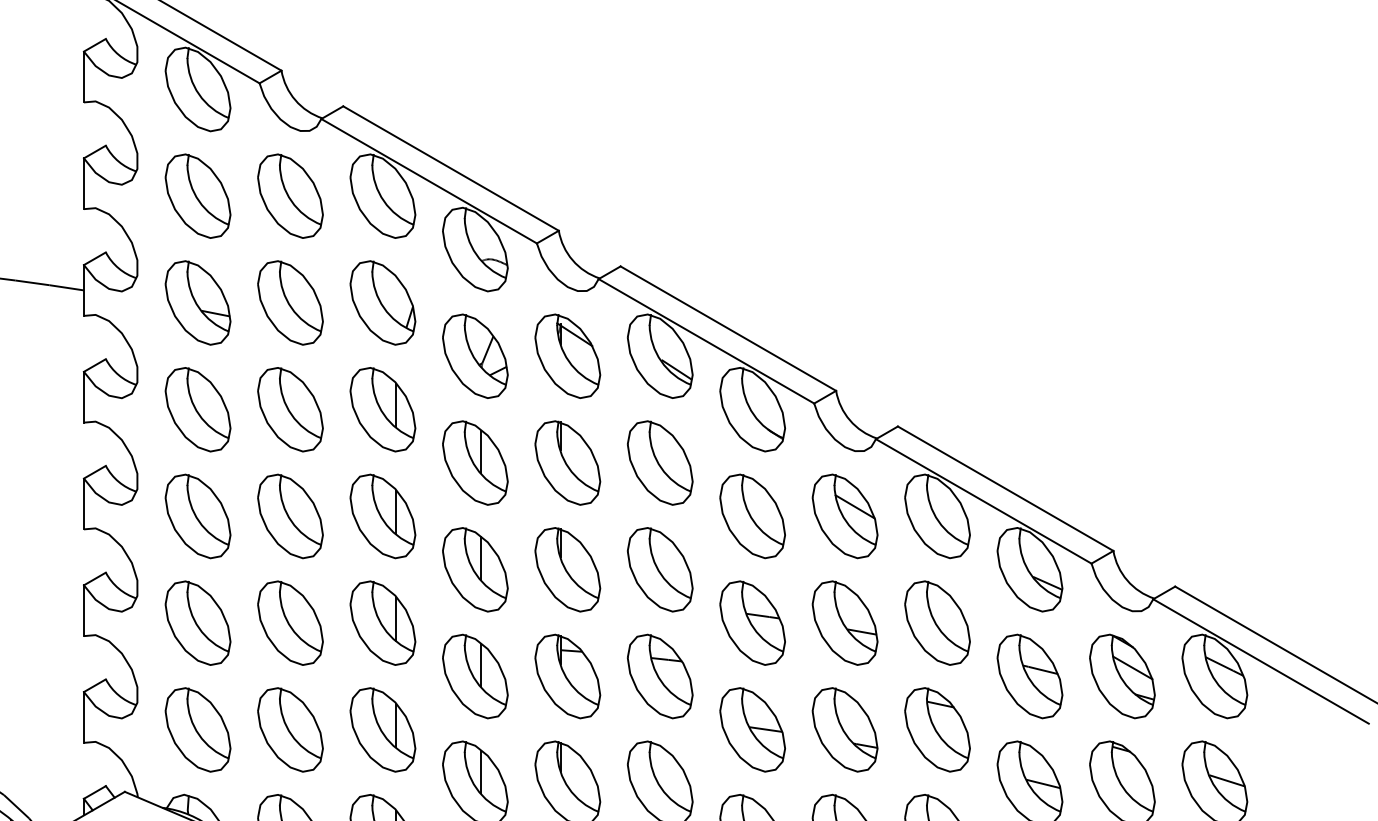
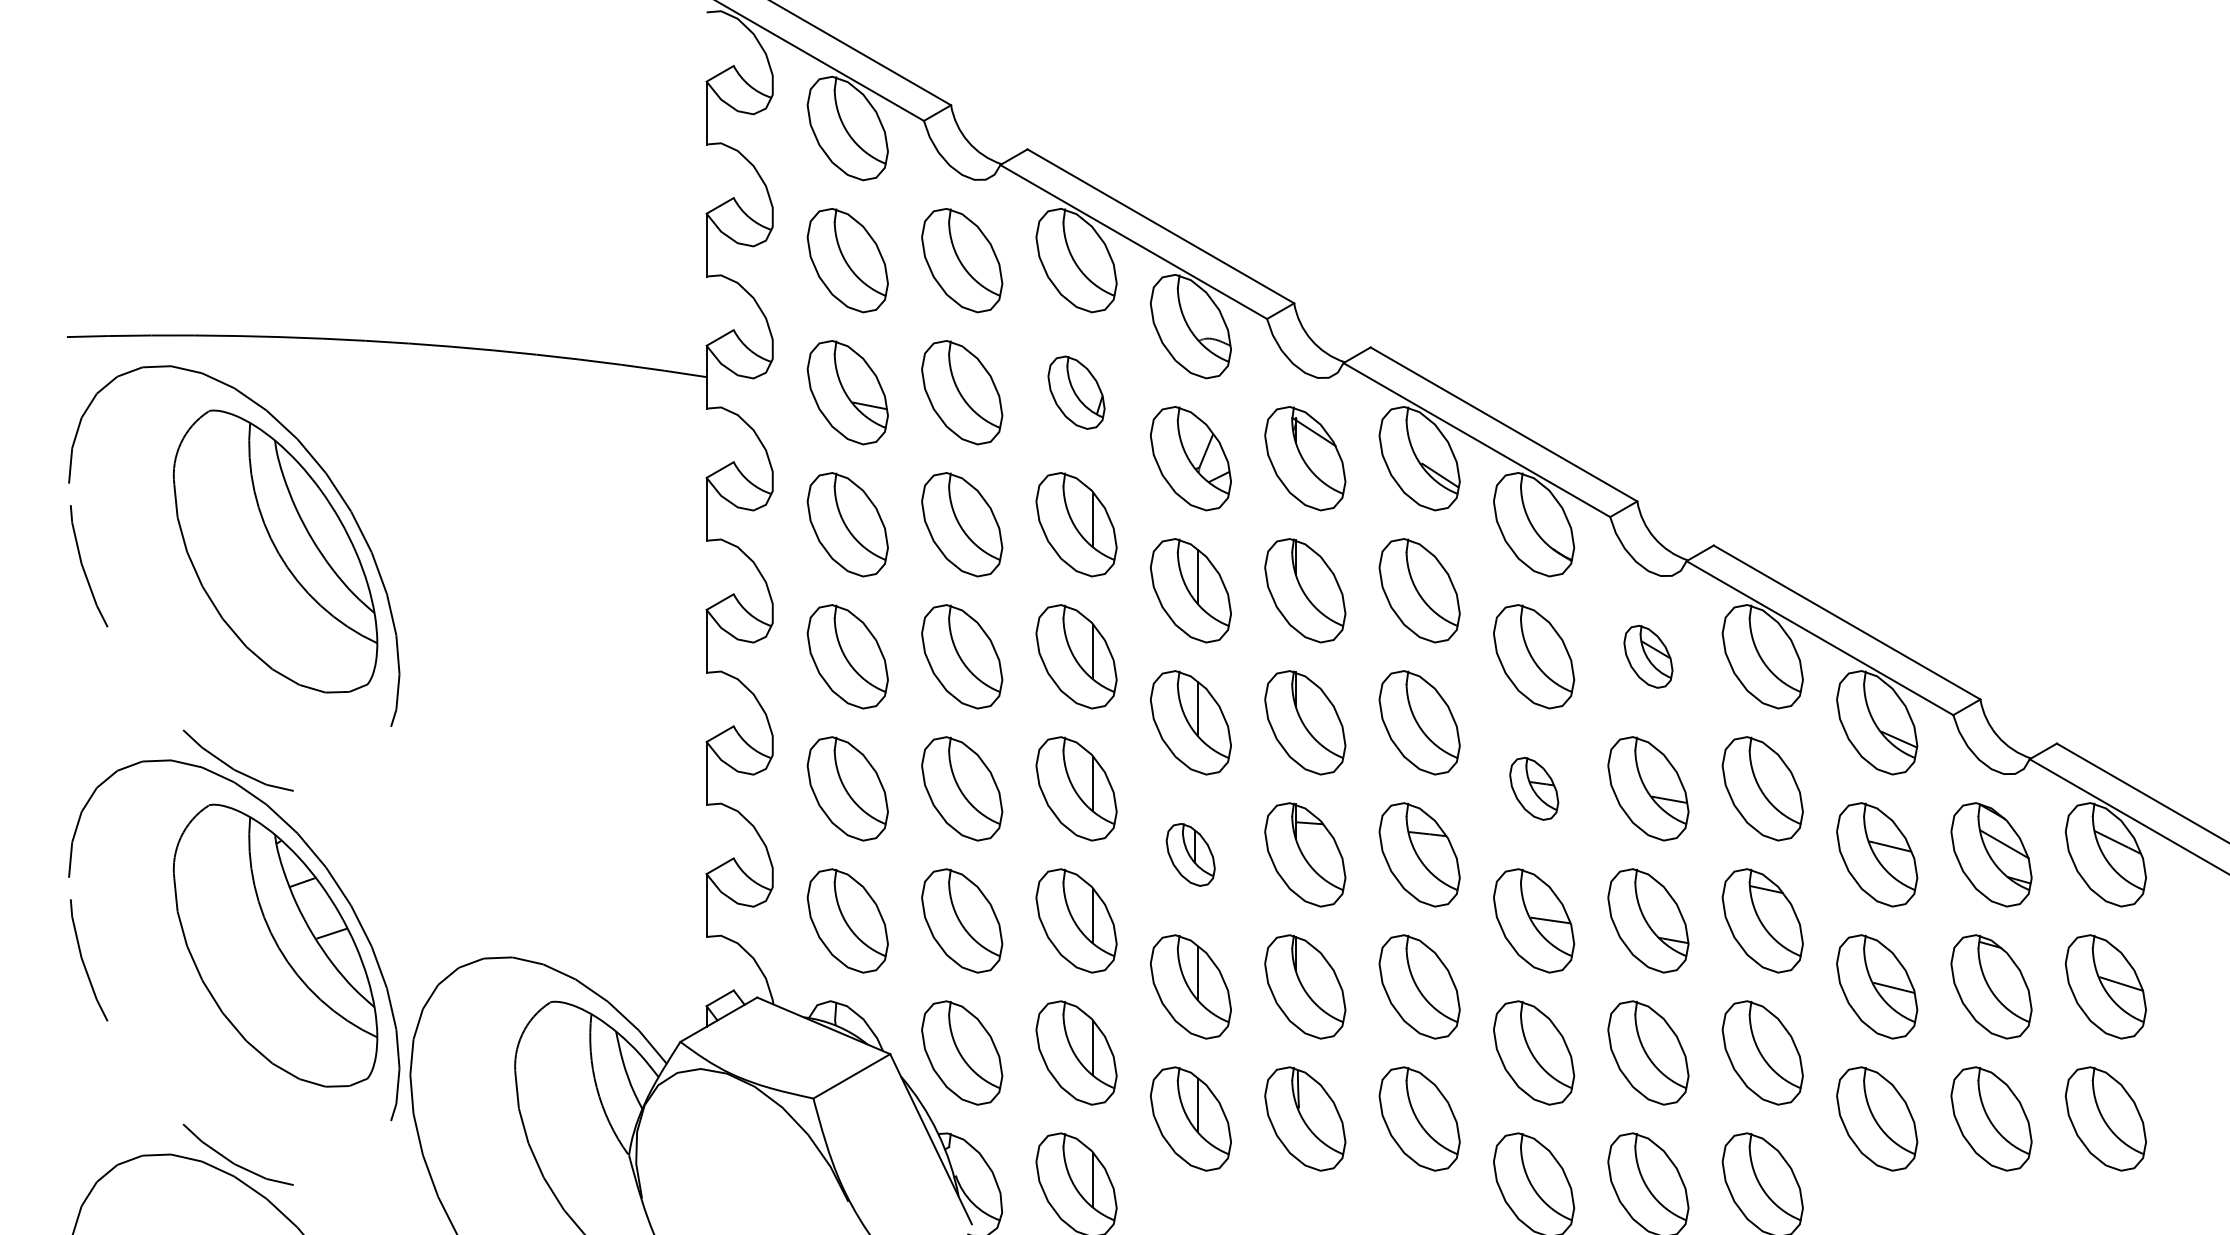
part: (382, 302) -> (1076, 392), size x0.7
part: (845, 516) -> (1648, 656), size x0.6
part: (753, 622) -> (1534, 788), size x0.6
part: (475, 676) -> (1190, 854), size x0.6

